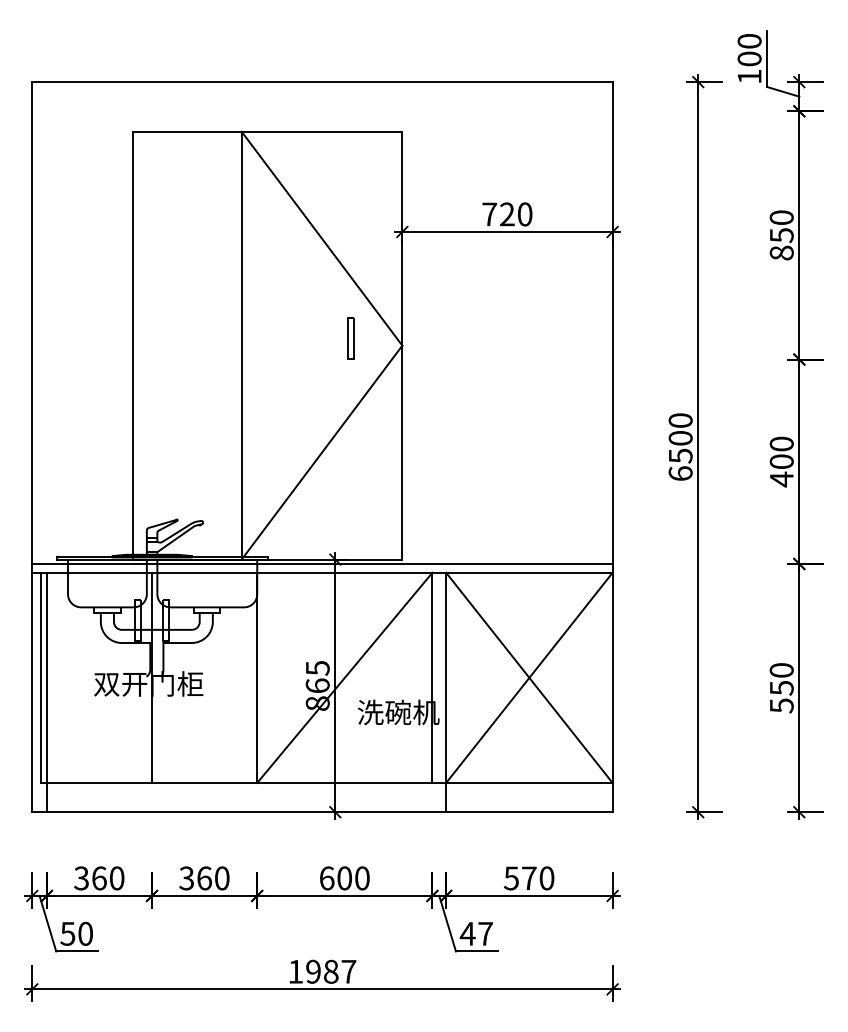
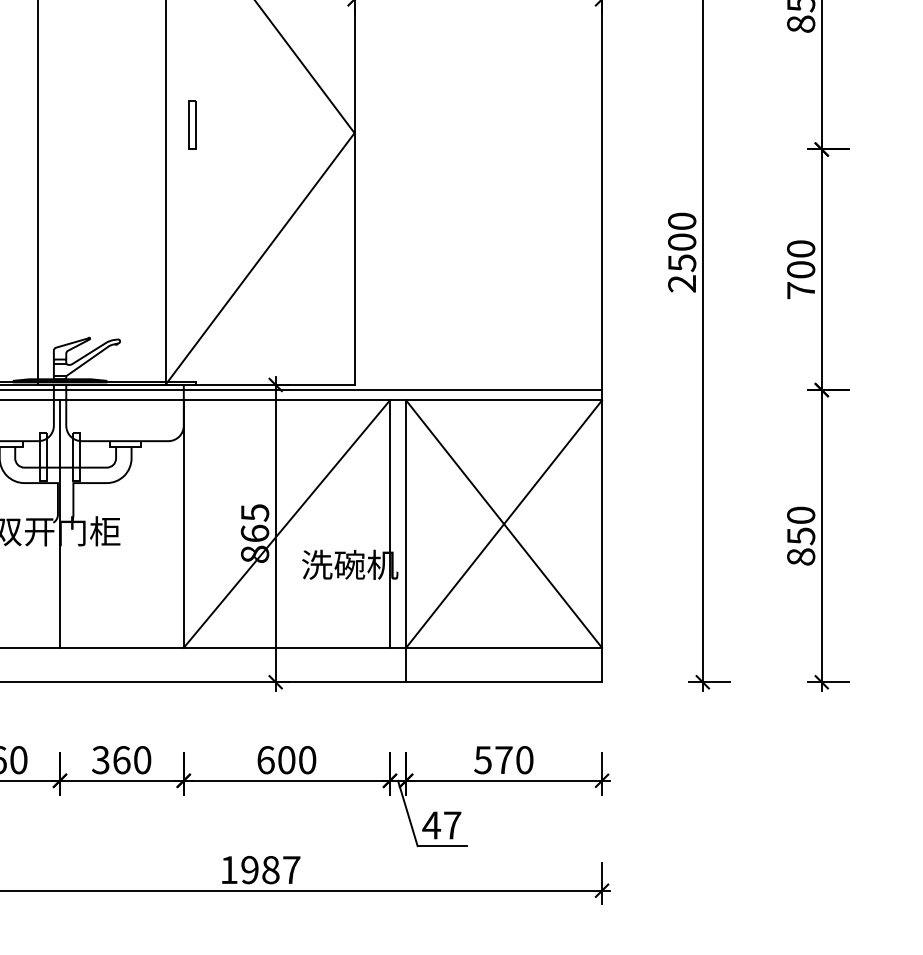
part: (350, 338) -> (191, 124), moved
text: (680, 473) -> (681, 283), 6500 -> 2500
text: (781, 479) -> (800, 290), 400 -> 700
text: (781, 705) -> (800, 556), 550 -> 850

